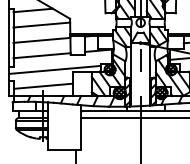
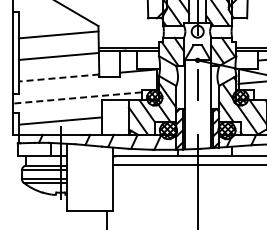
line: (33, 9) -> (46, 13), removed
line: (41, 56) -> (58, 78), solid -> dashed
line: (55, 70) -> (77, 98), solid -> dashed

